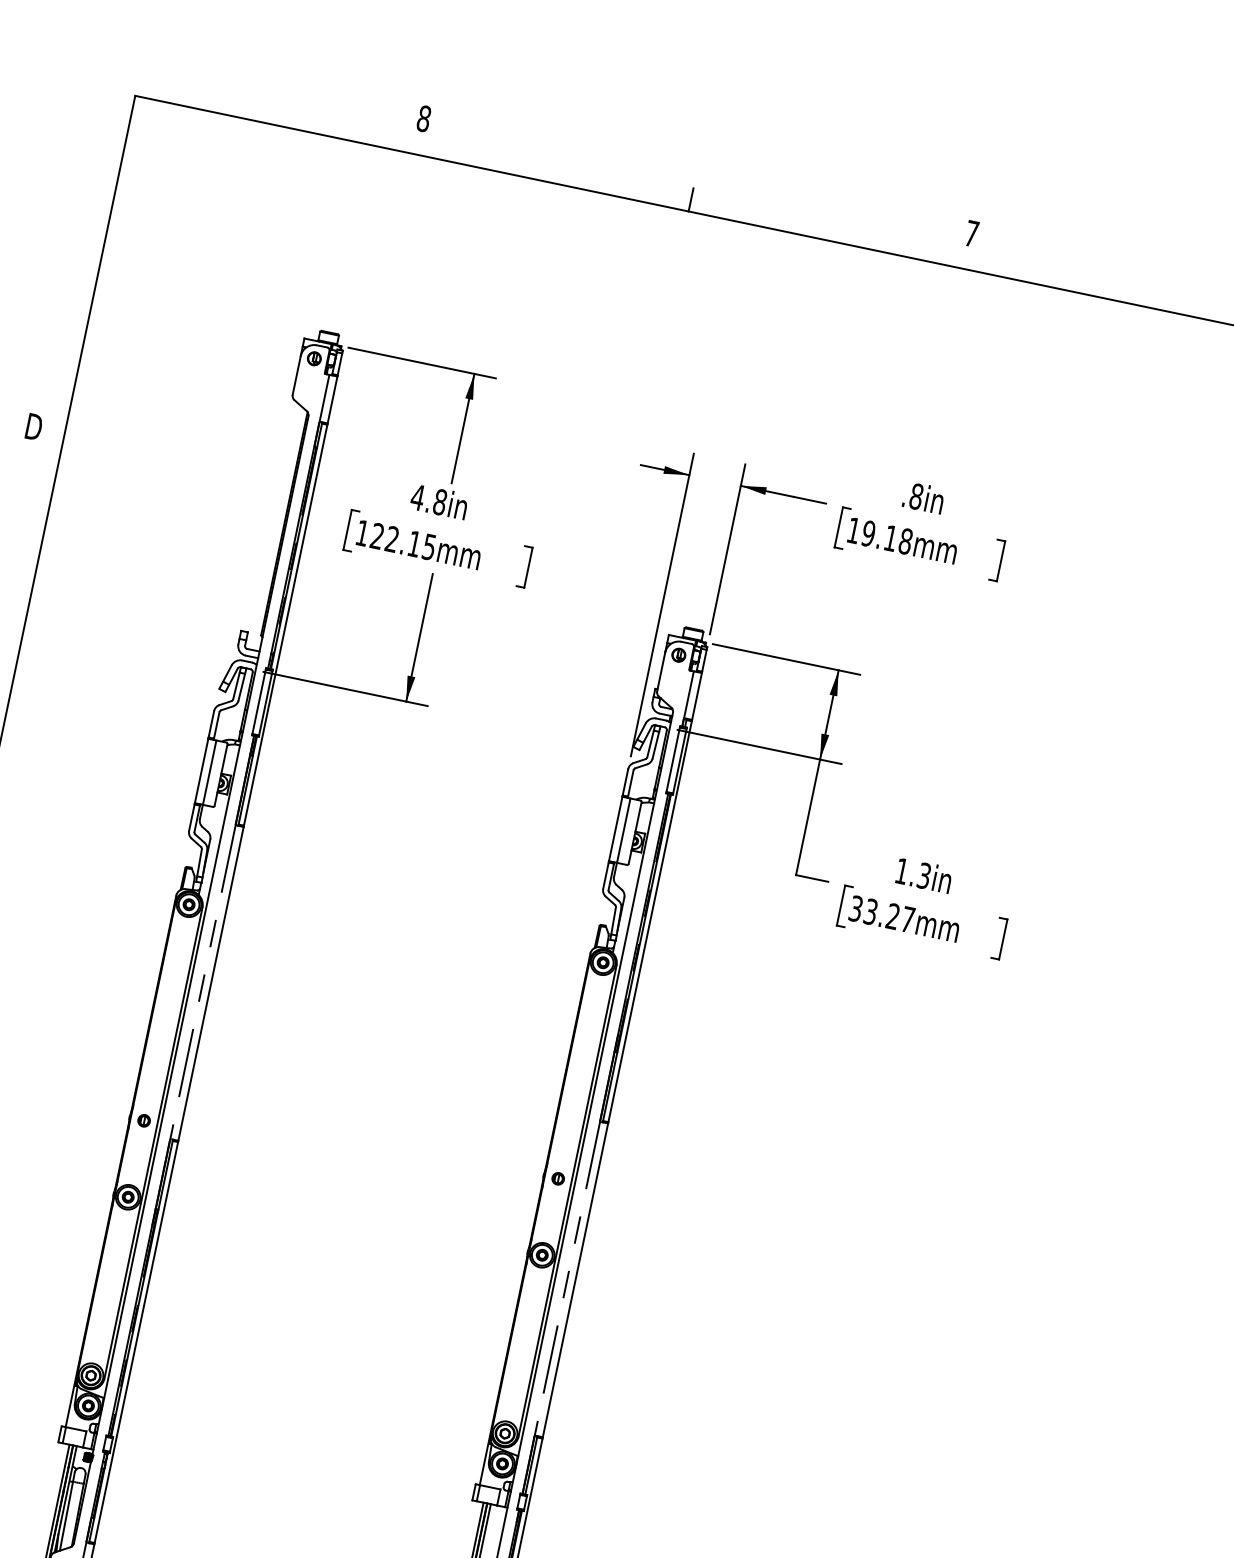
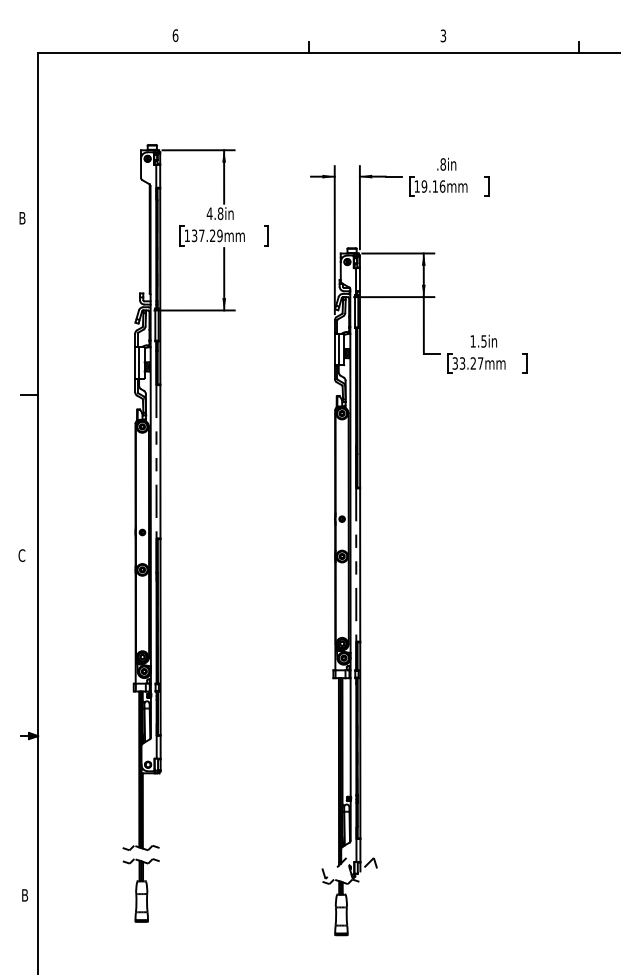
text: (424, 118) -> (175, 35), 8 -> 6
text: (972, 232) -> (443, 35), 7 -> 3
text: (34, 427) -> (23, 218), D -> B
text: (401, 540) -> (206, 235), 122.15mm -> 137.29mm
text: (905, 541) -> (442, 186), 19.18mm -> 19.16mm
text: (923, 873) -> (483, 340), 1.3in -> 1.5in

